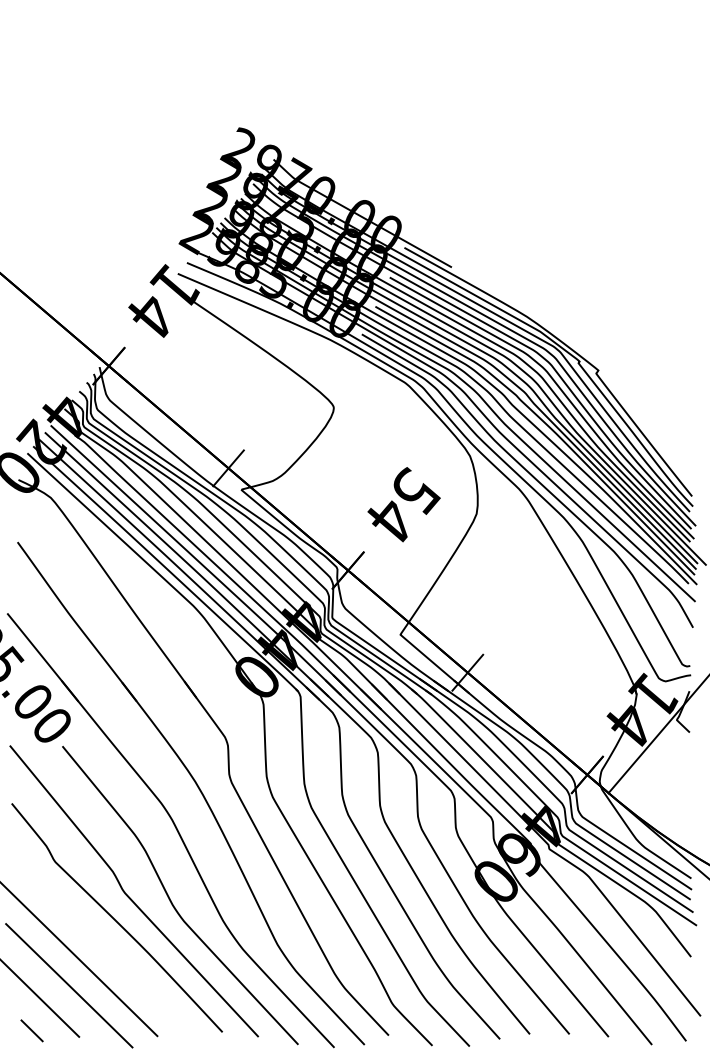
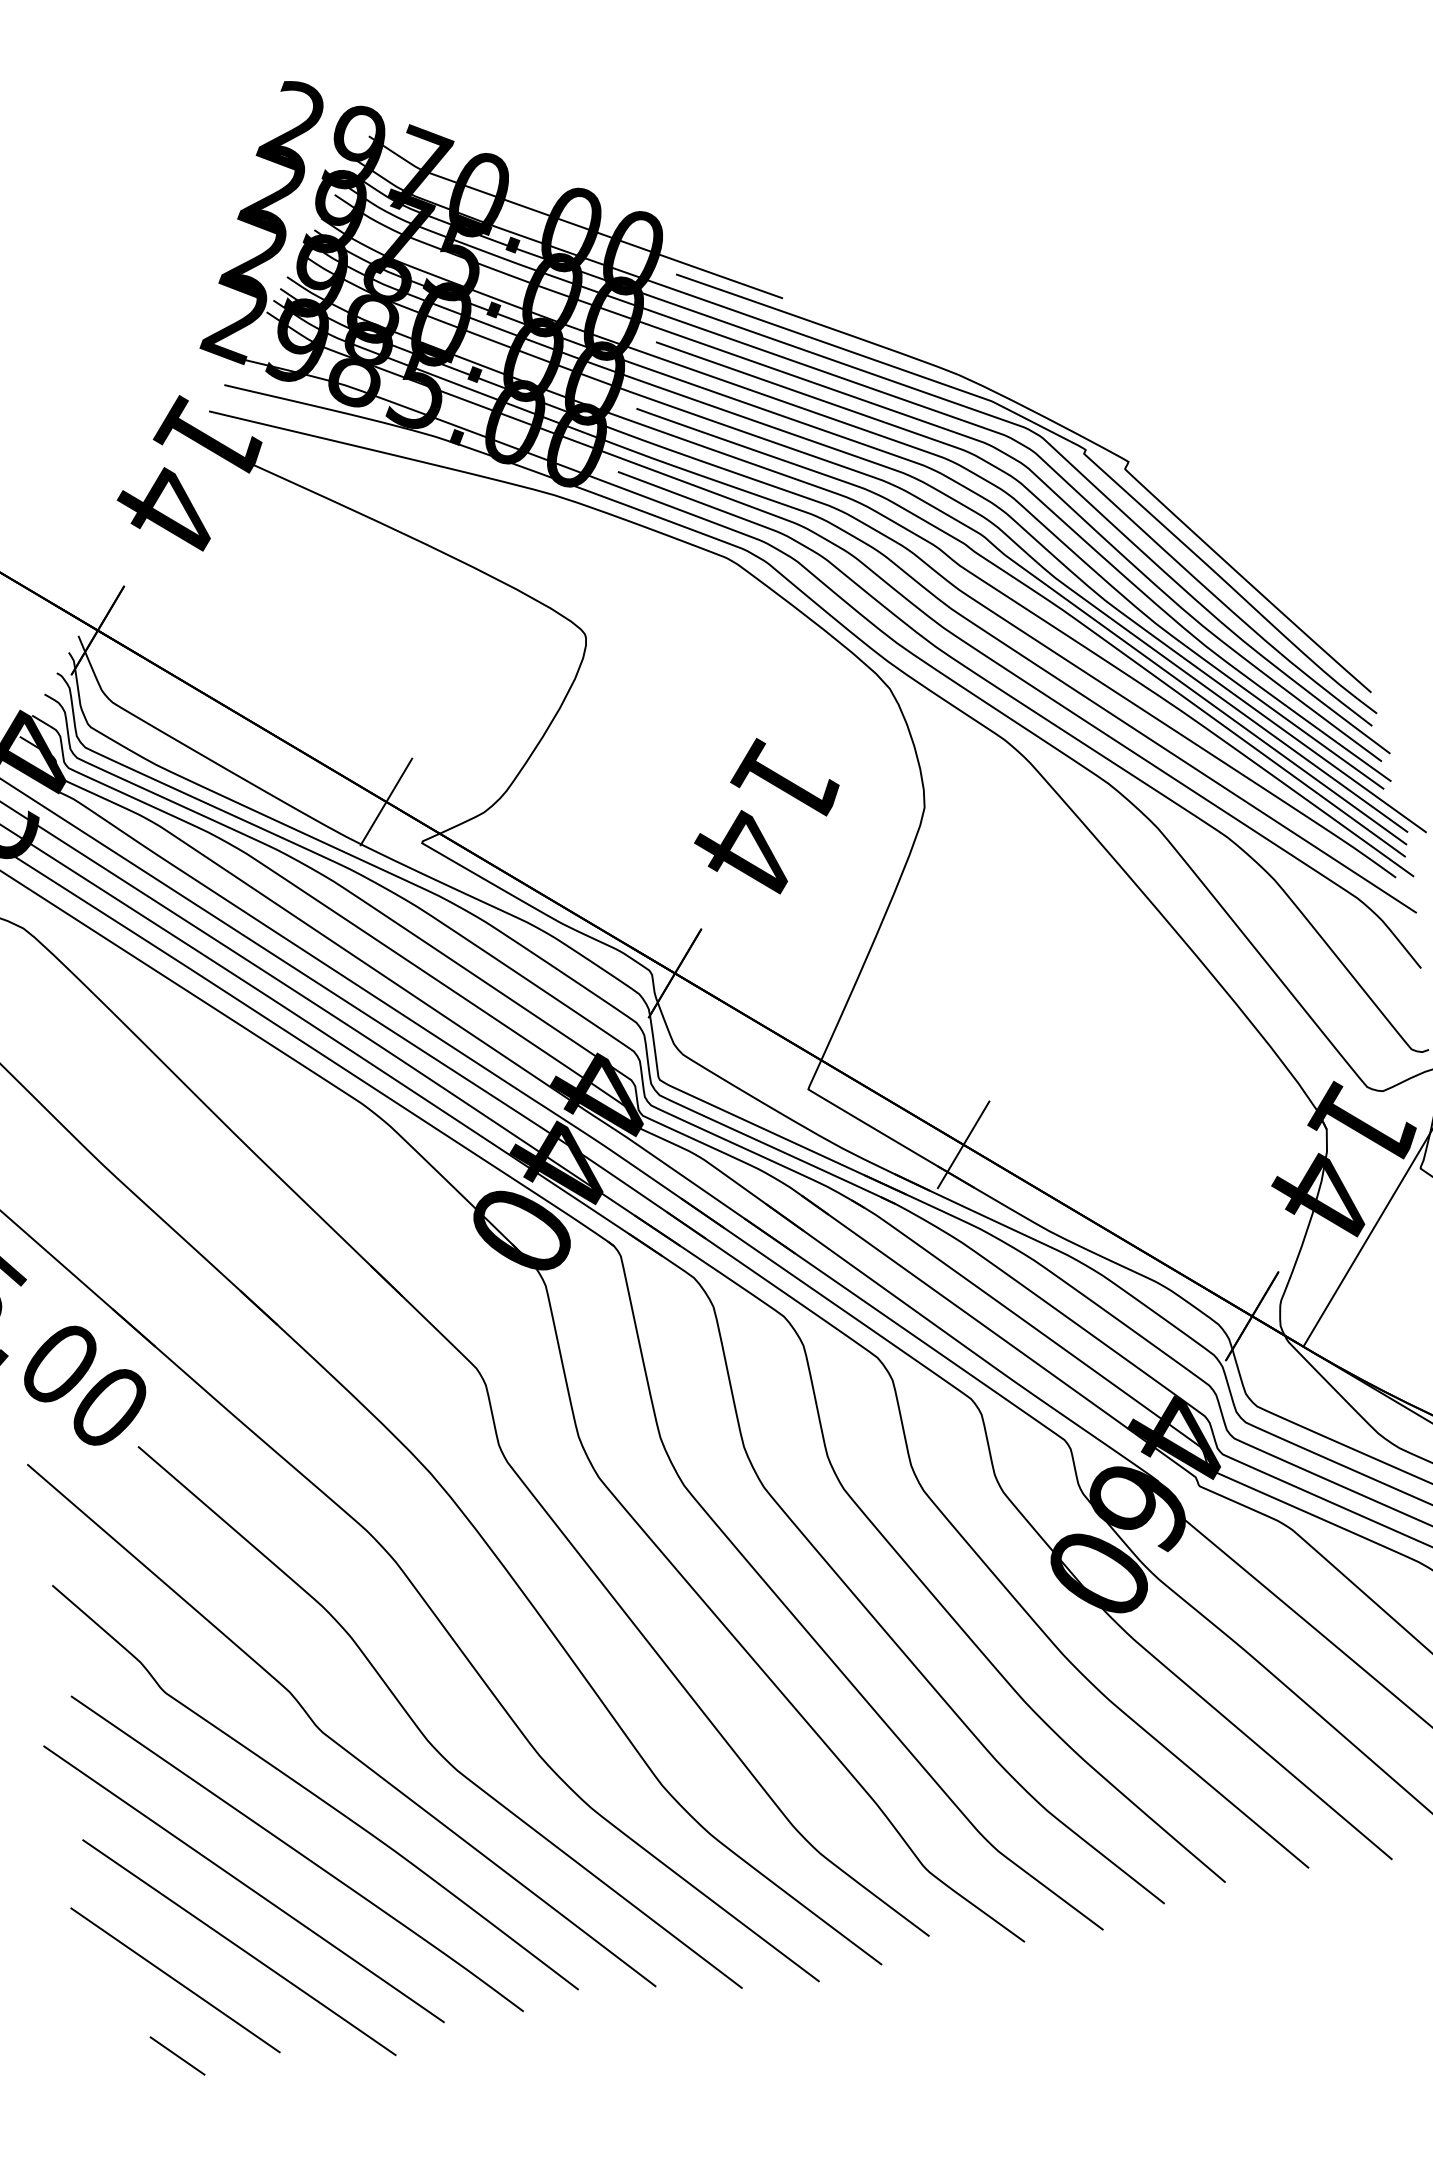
text: (414, 490) -> (785, 781), 54 -> 14
curve: (103, 946) -> (297, 1852), added

